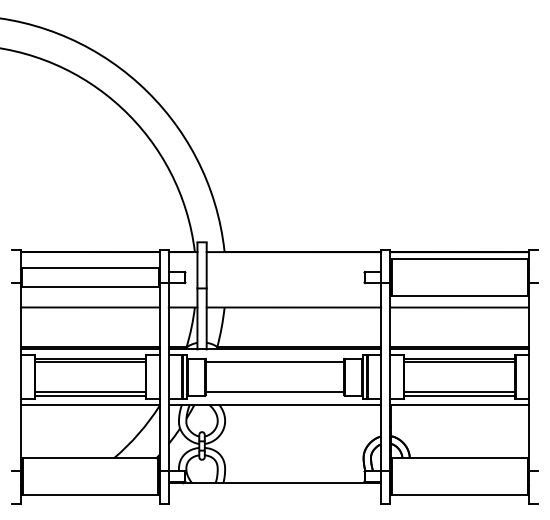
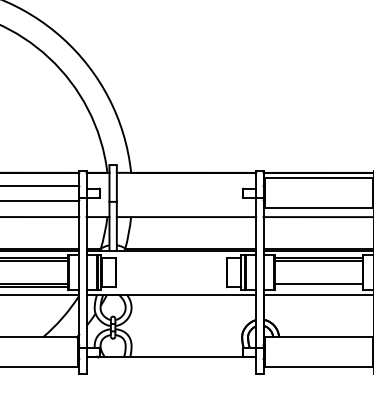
line: (274, 362) -> (171, 261), removed
line: (274, 391) -> (171, 284), removed
line: (459, 395) -> (318, 287), removed

